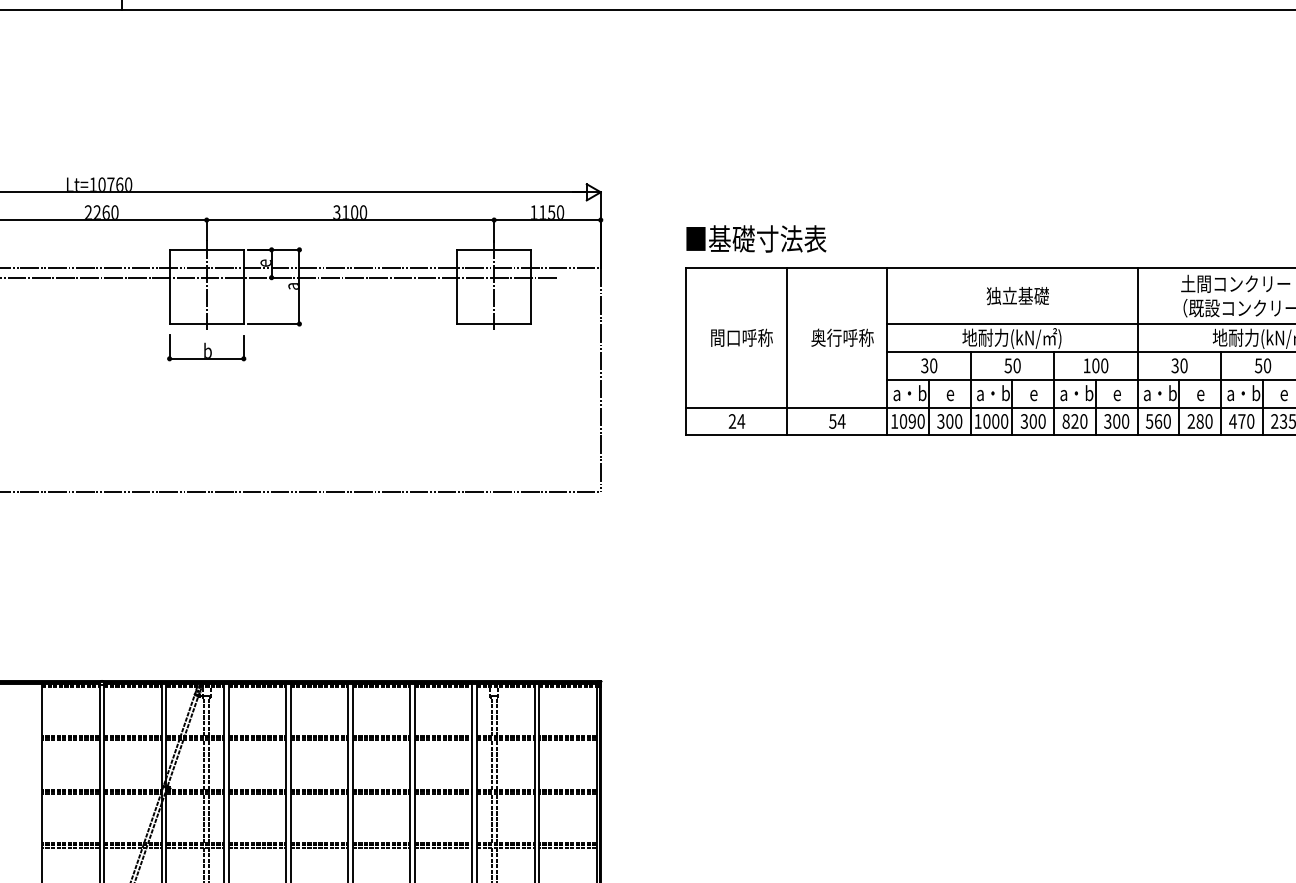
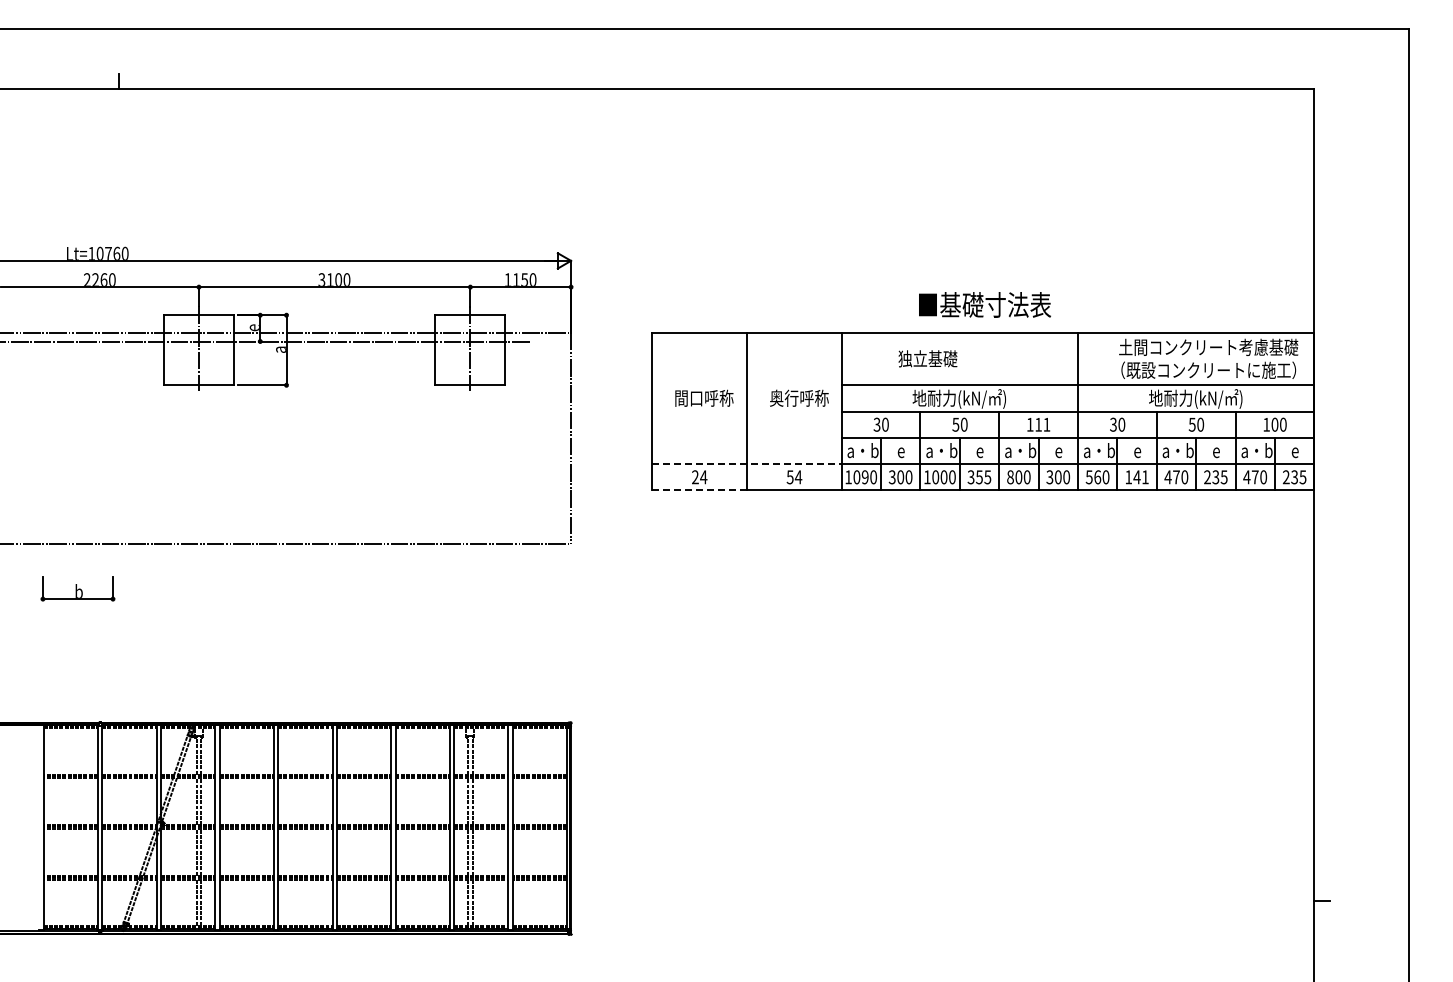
text: (755, 238) -> (984, 304), moved
text: (1017, 295) -> (927, 358), moved
part: (206, 347) -> (77, 588), moved
text: (1100, 365) -> (1042, 424), 100 -> 111
line: (786, 407) -> (746, 464), solid -> dashed
text: (1037, 421) -> (983, 477), 300 -> 355
text: (1074, 421) -> (1018, 477), 820 -> 800
text: (1199, 421) -> (1136, 477), 280 -> 141
line: (736, 435) -> (699, 490), solid -> dashed

